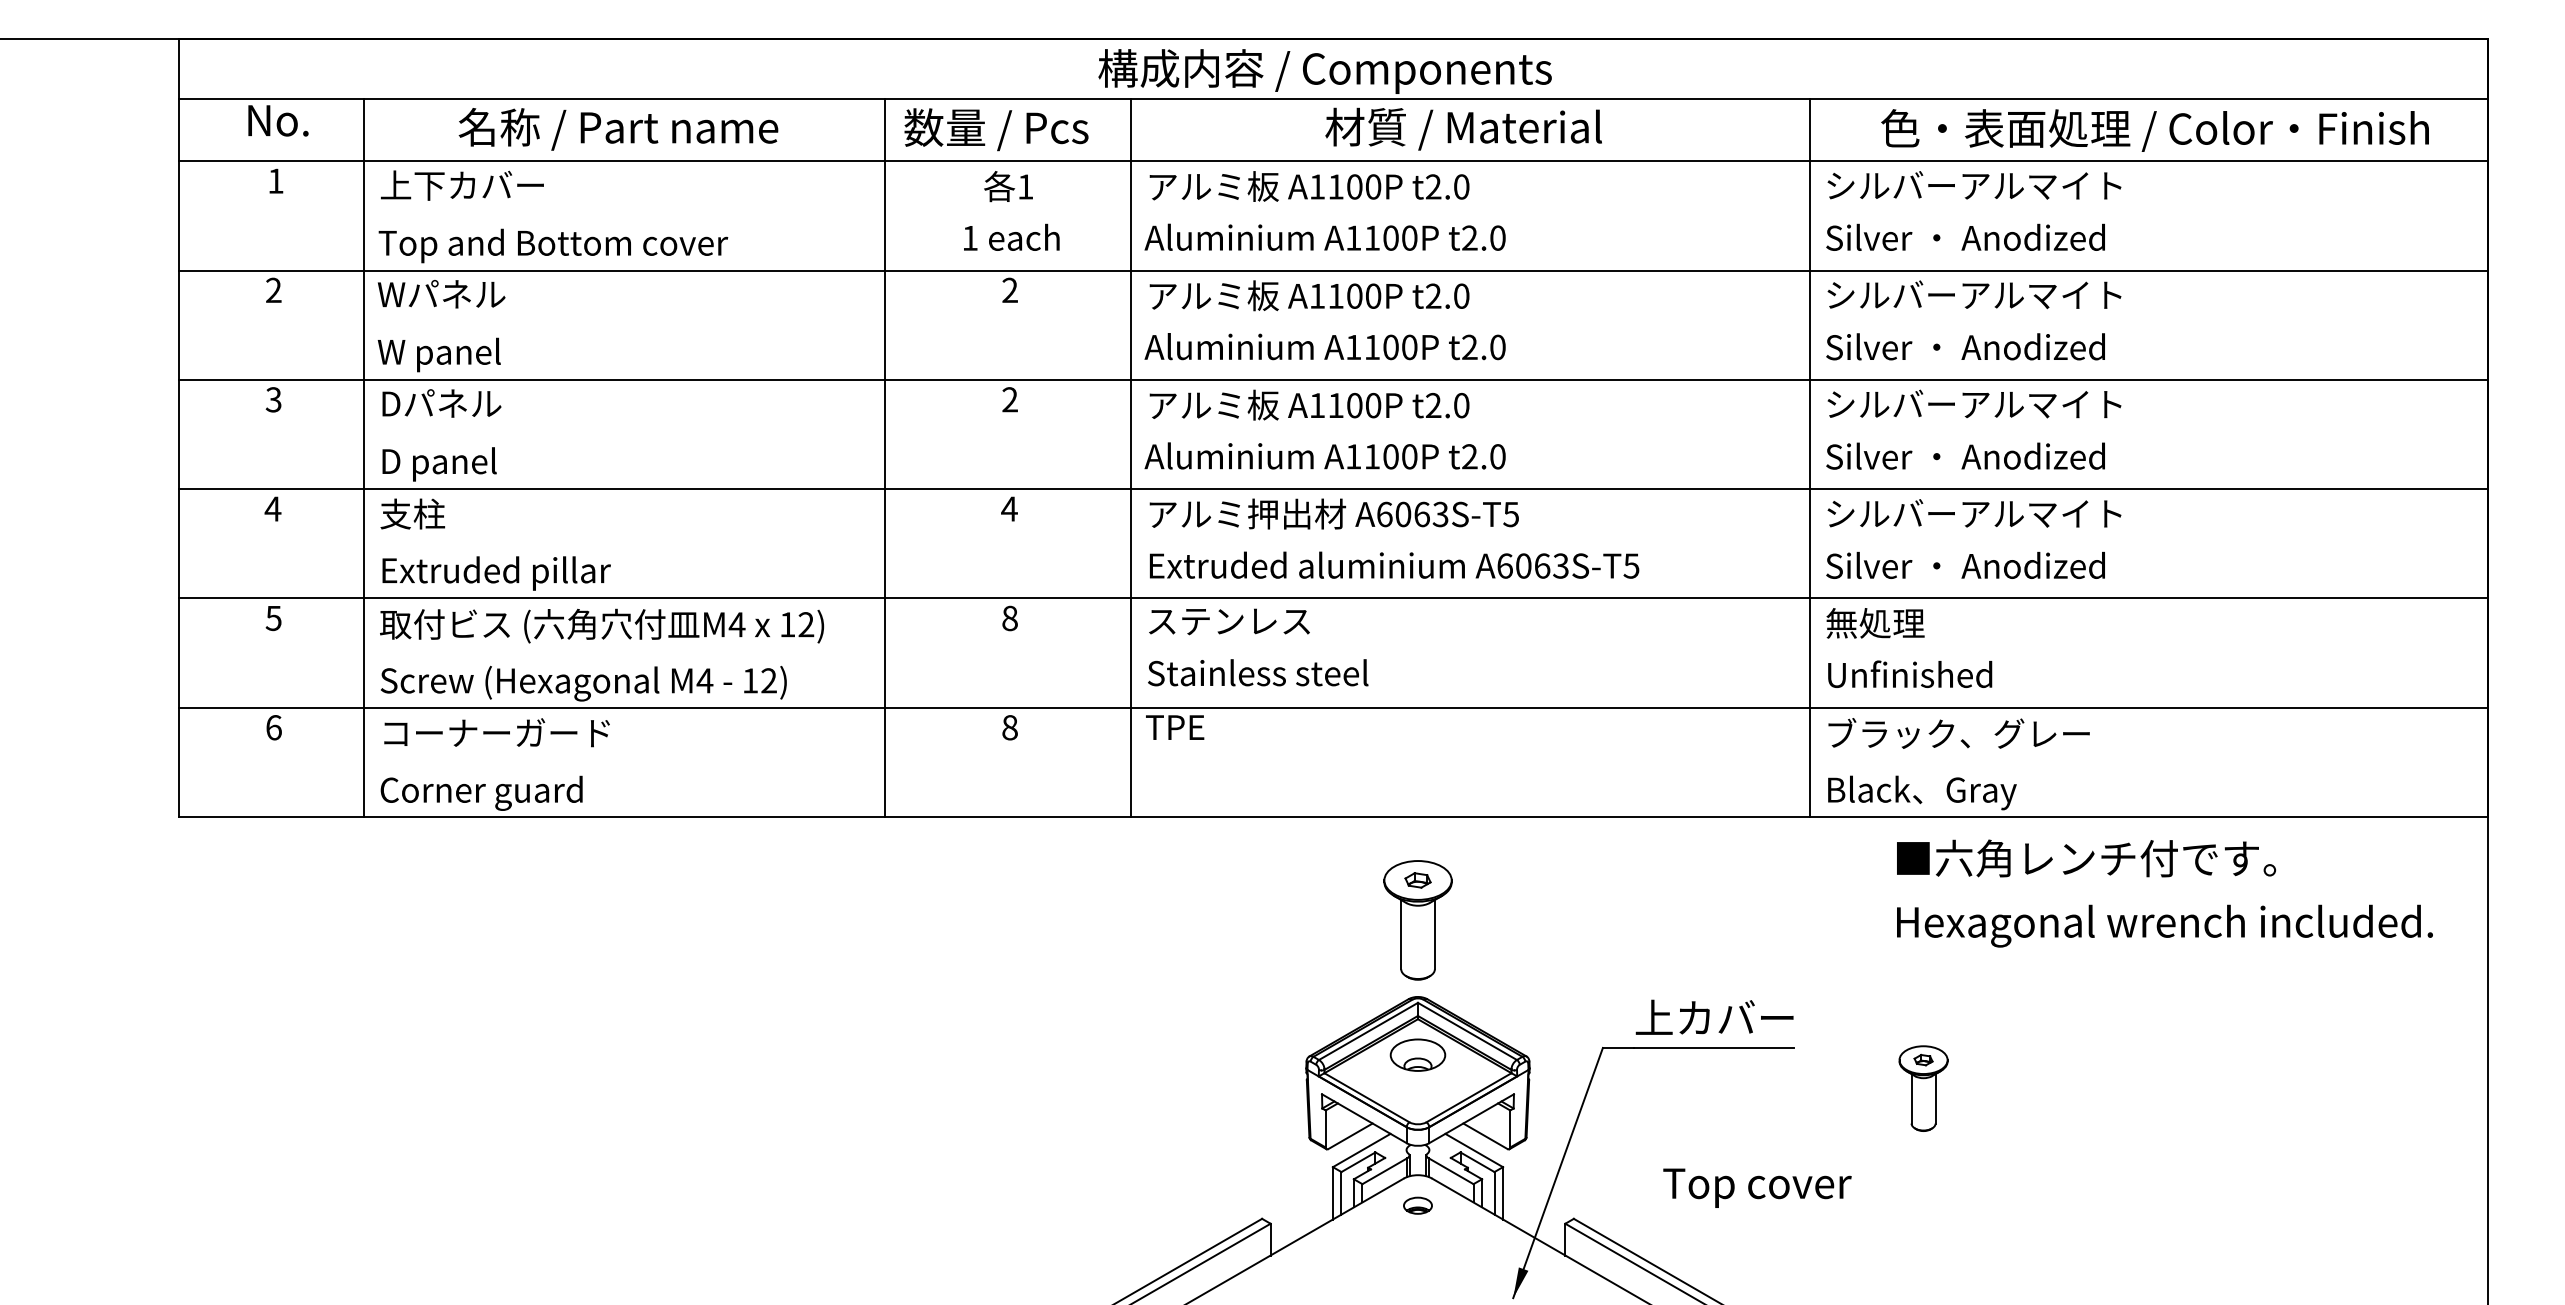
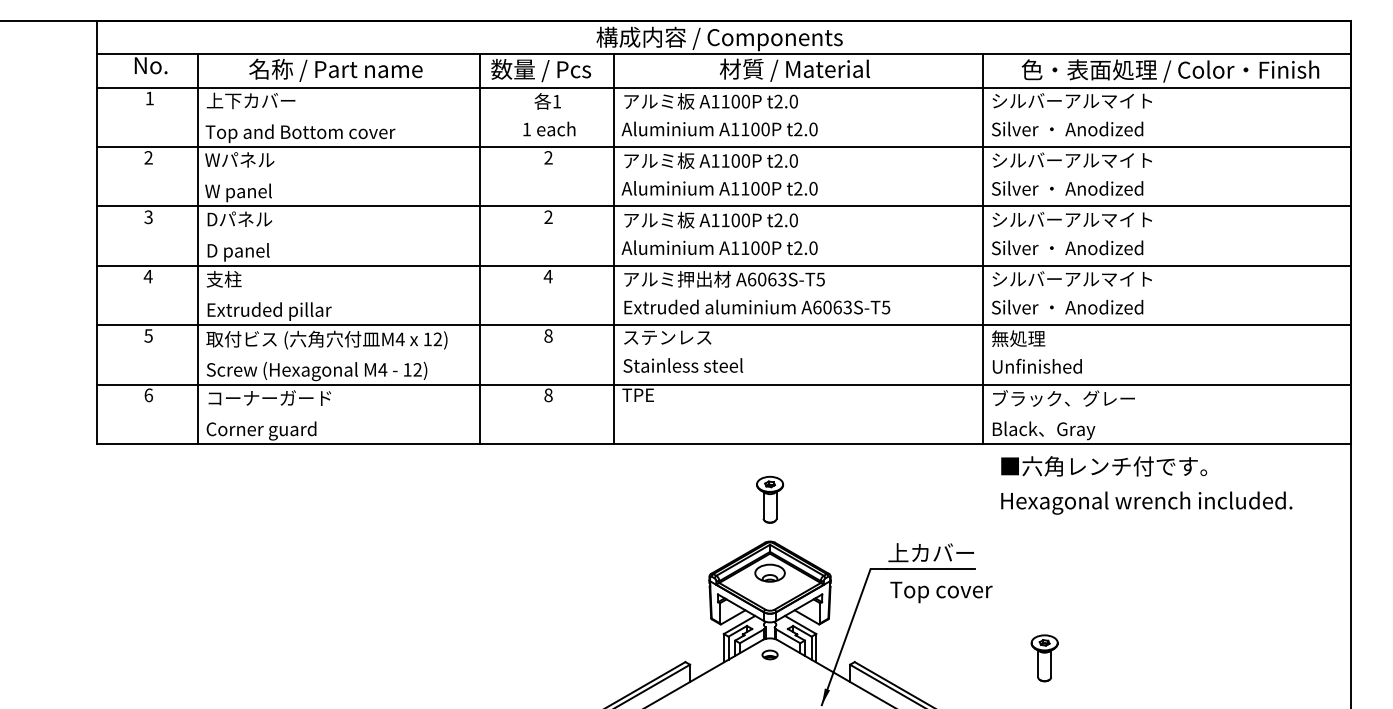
text: (2164, 893) -> (1146, 485), moved
part: (1416, 919) -> (769, 499), size x0.71
part: (1923, 1088) -> (1044, 658), moved
text: (1757, 1188) -> (941, 592), moved

